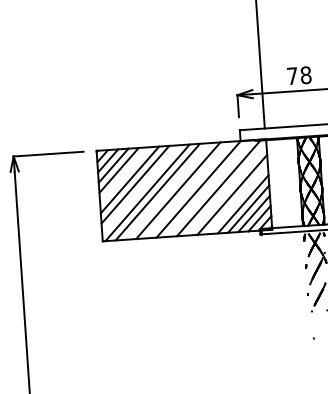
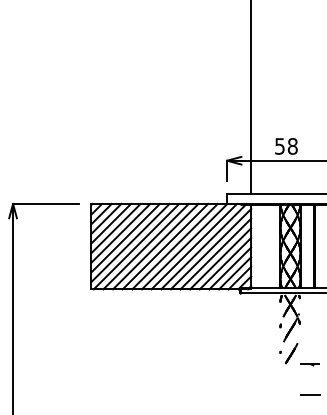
text: (291, 76) -> (279, 146), 78 -> 58
line: (124, 175) -> (115, 228), added
line: (140, 188) -> (130, 242), added
line: (209, 188) -> (194, 246), added
line: (187, 189) -> (174, 246), added
line: (226, 190) -> (210, 249), added
line: (167, 191) -> (155, 246), added
line: (237, 199) -> (220, 258), added

